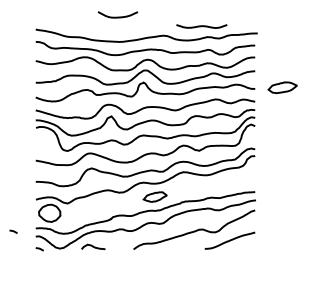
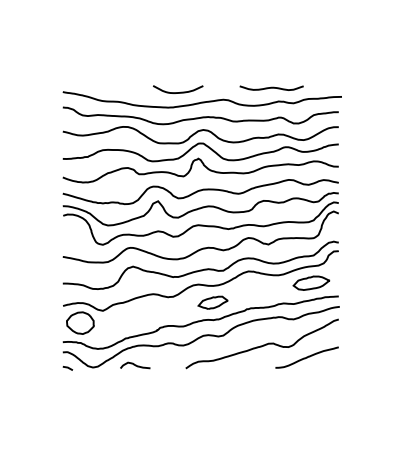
curve: (119, 16) -> (180, 91), moved
part: (282, 87) -> (311, 282), moved
line: (13, 231) -> (34, 346), removed

